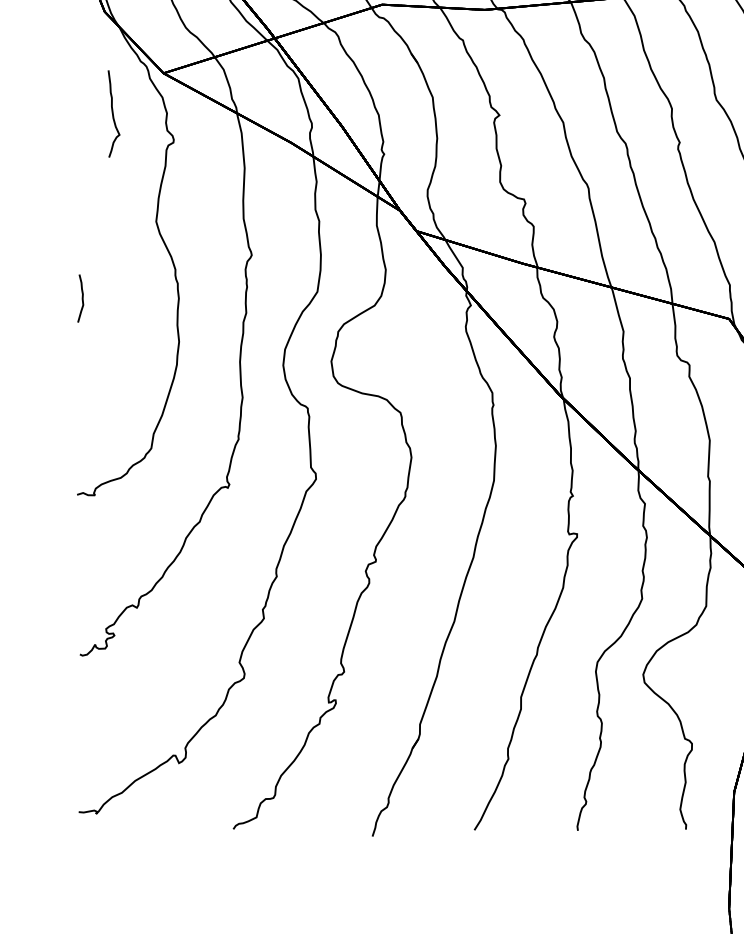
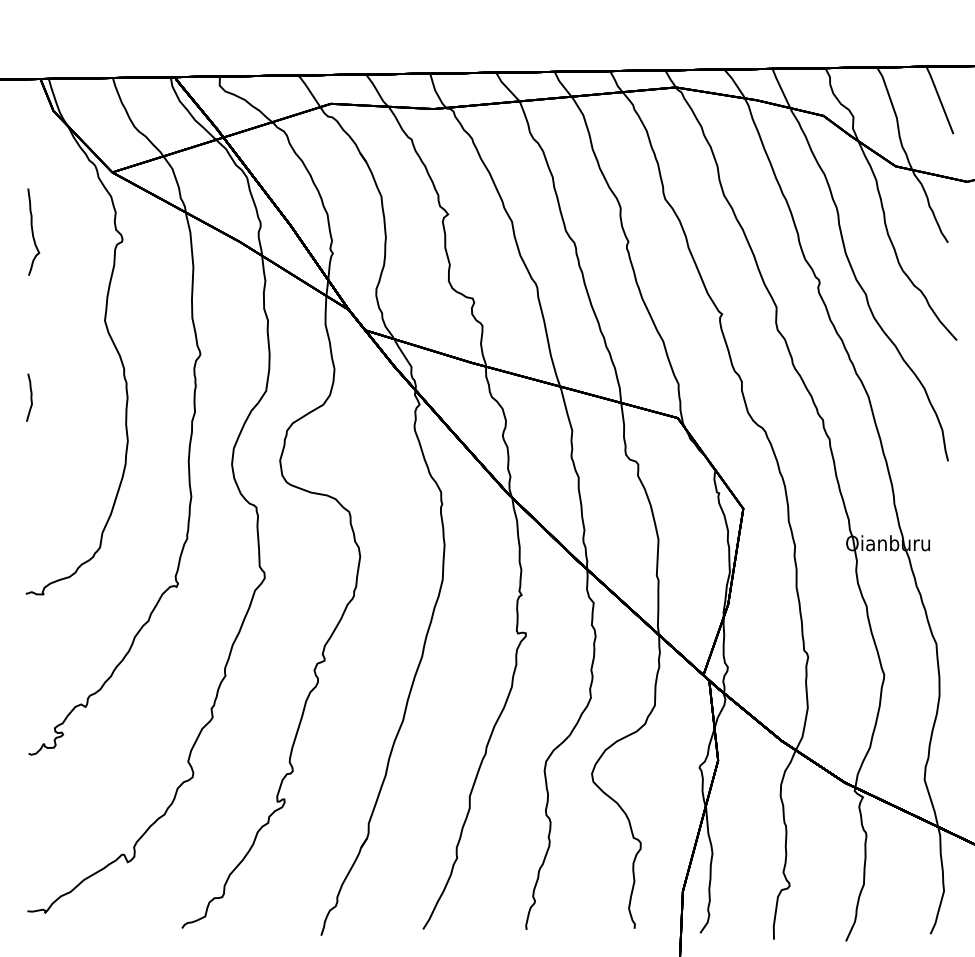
curve: (113, 113) -> (33, 231), moved

